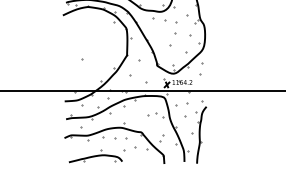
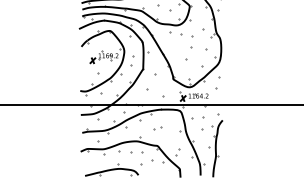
part: (91, 49) -> (107, 63), added
part: (152, 114) -> (157, 128), moved

